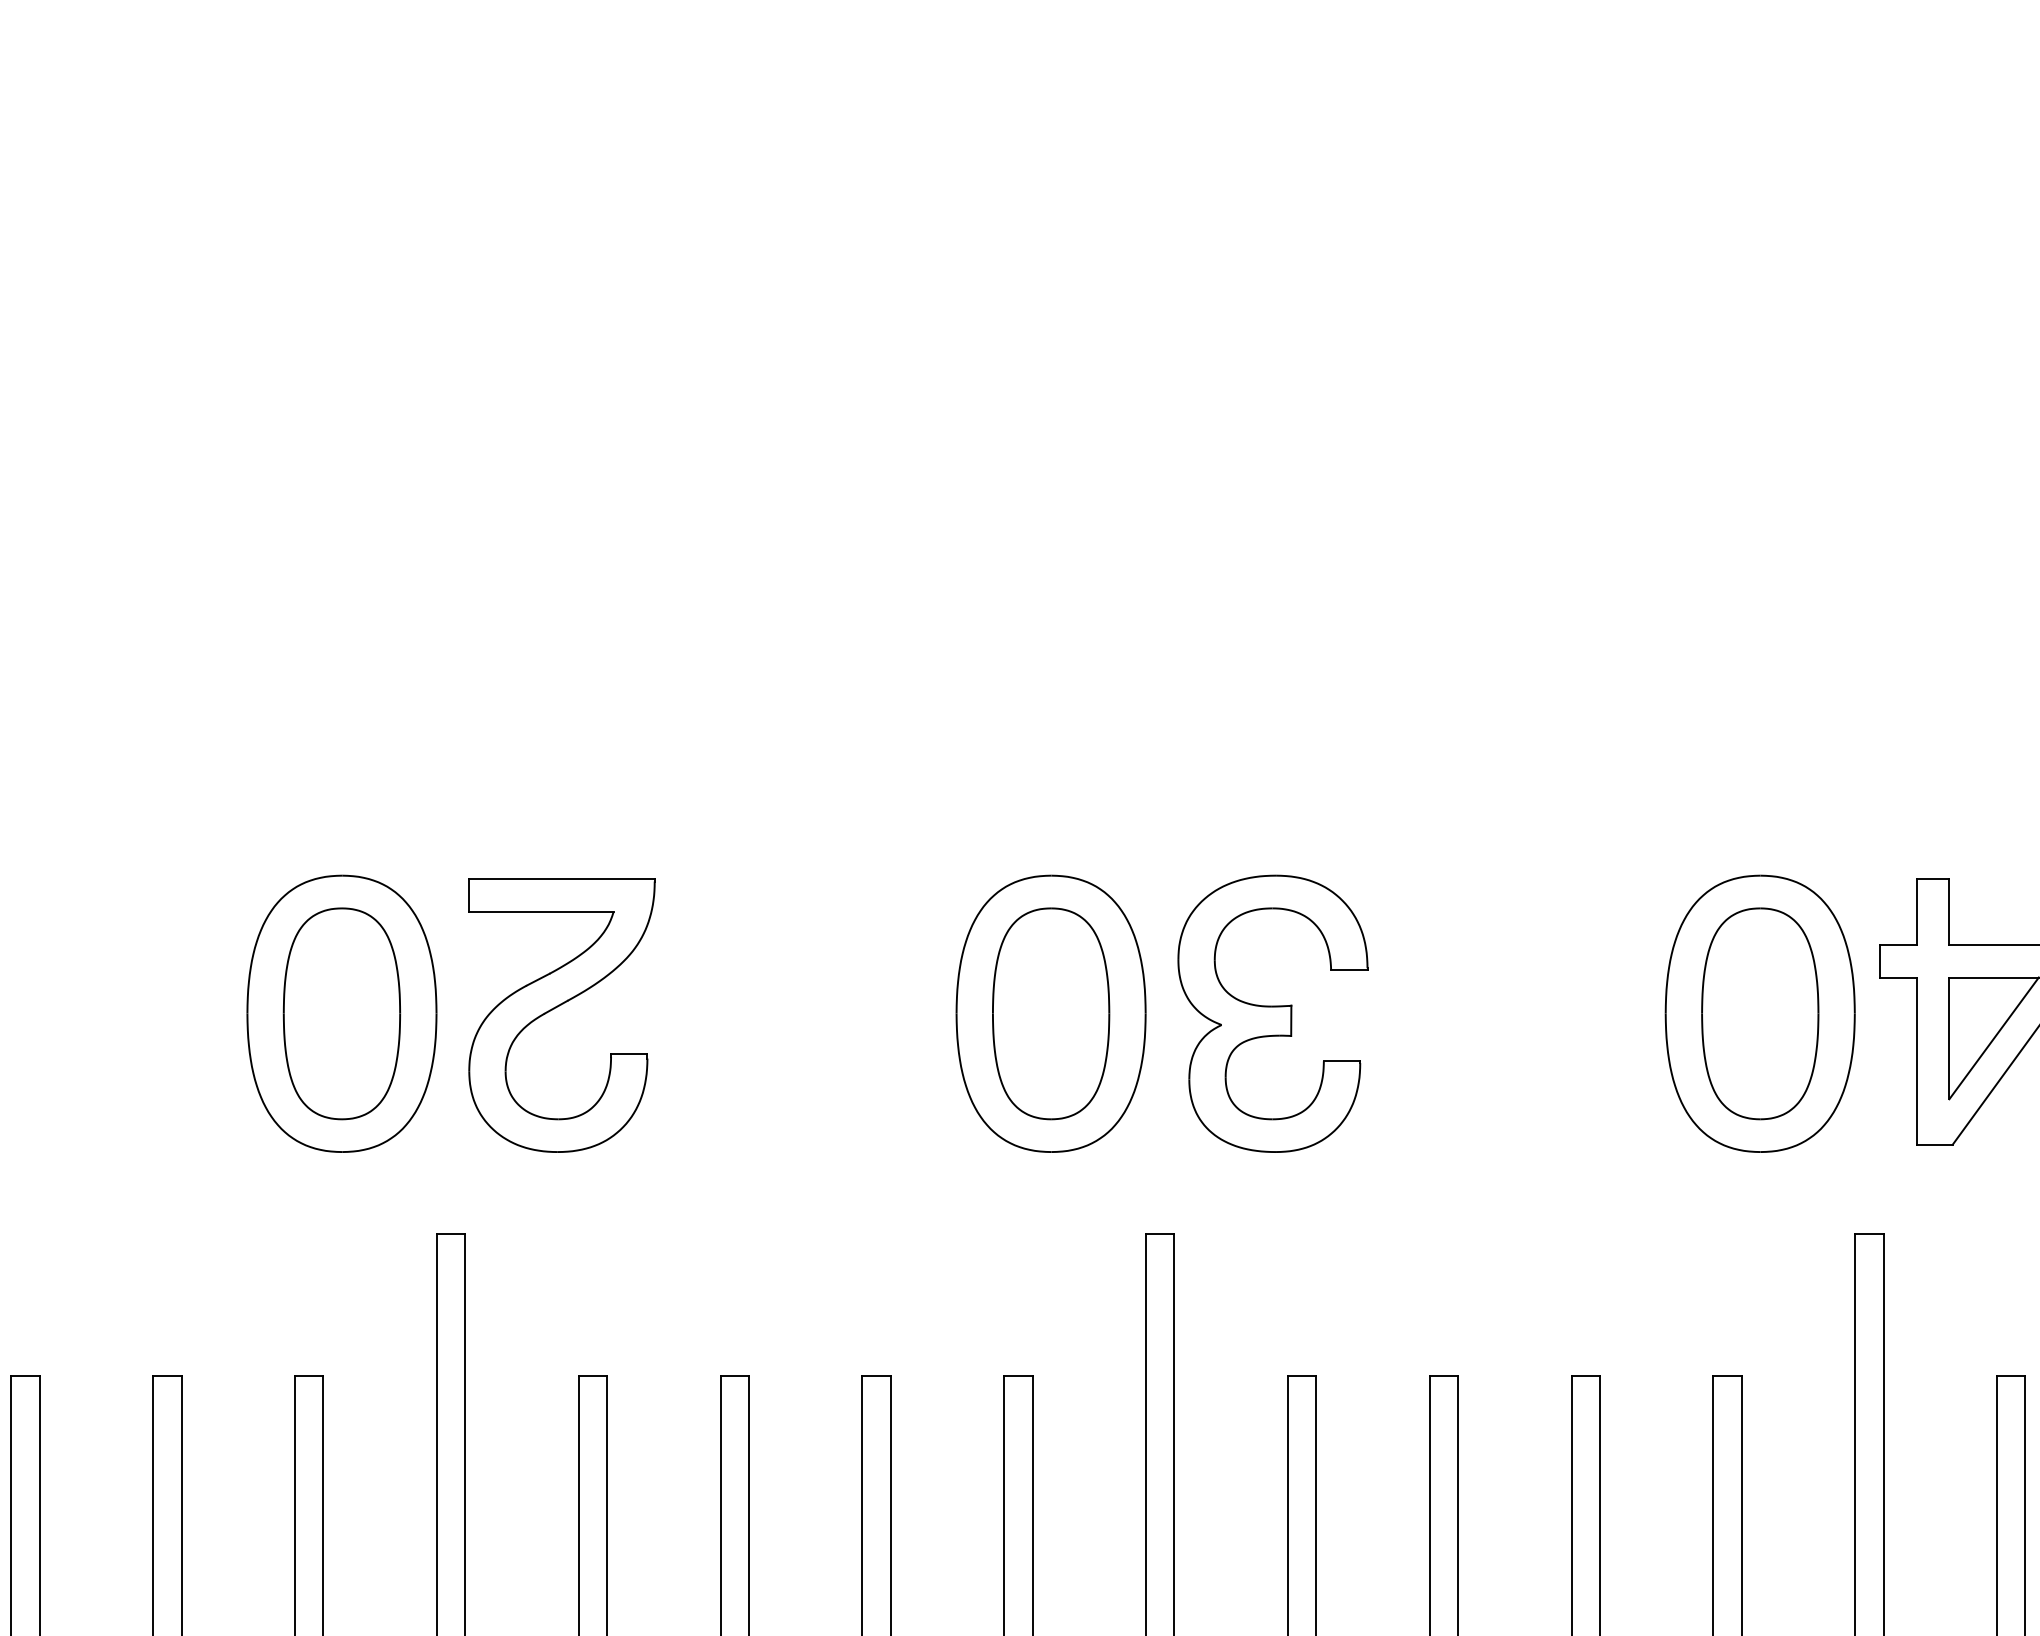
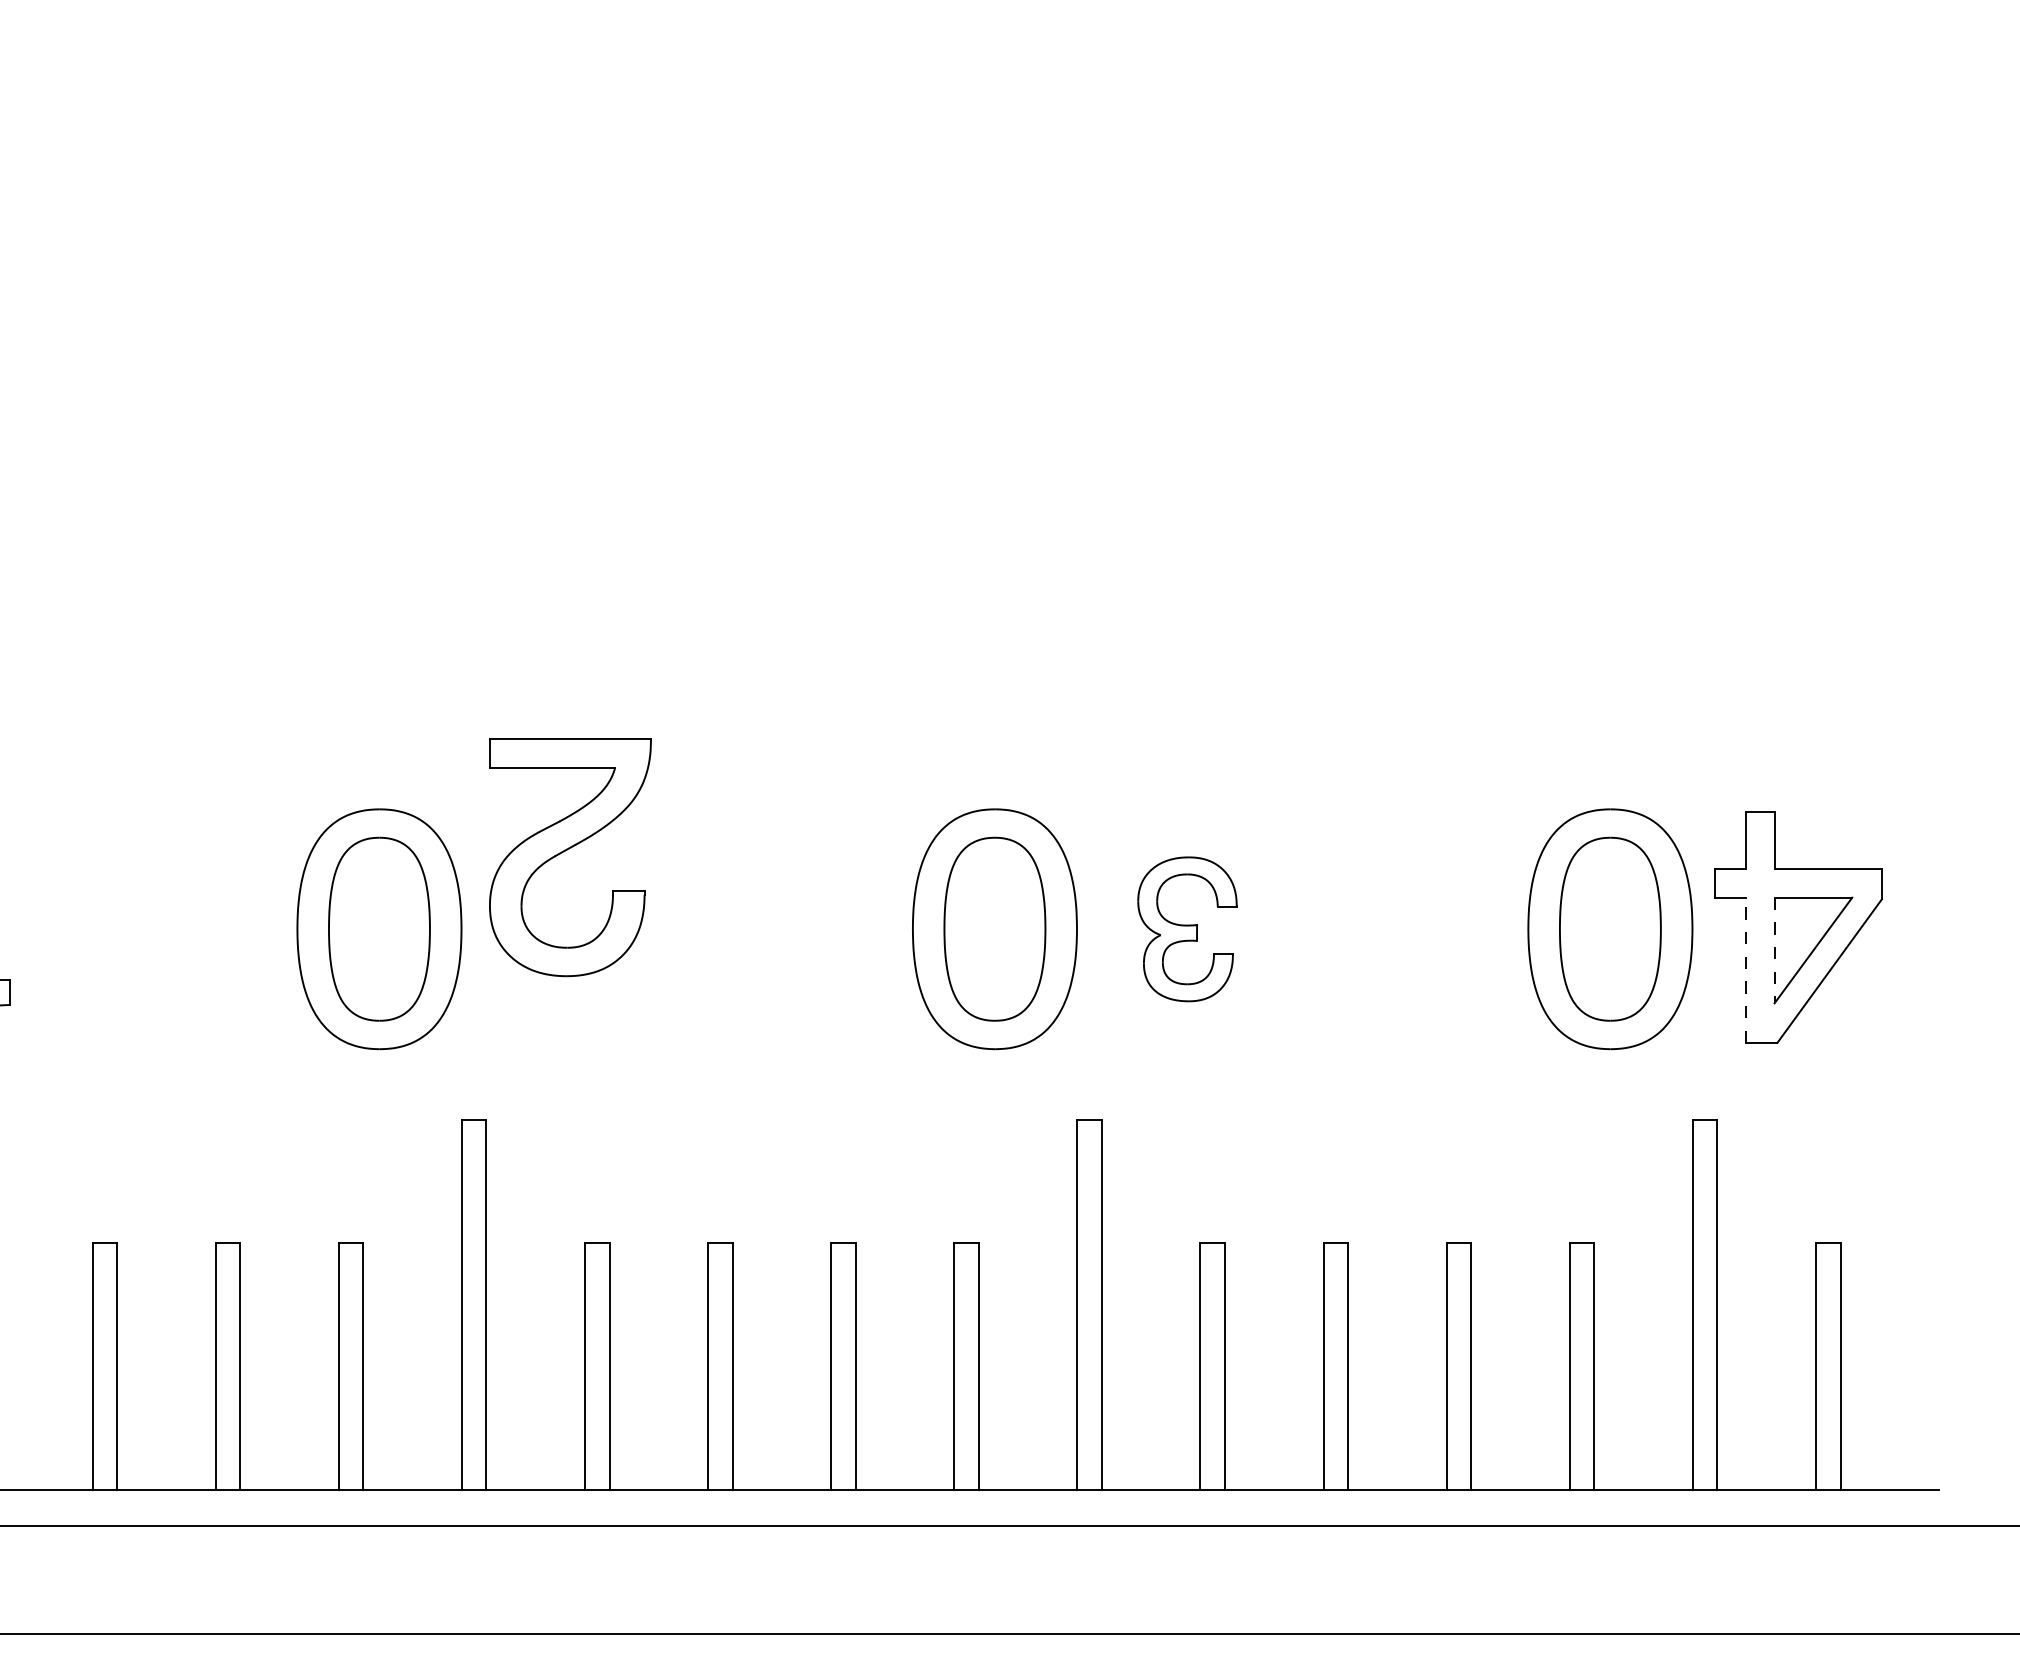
part: (558, 1007) -> (567, 850), moved
part: (1272, 1014) -> (1187, 929), size x0.6
line: (1949, 1038) -> (1774, 950), solid -> dashed
line: (1917, 1061) -> (1746, 970), solid -> dashed

